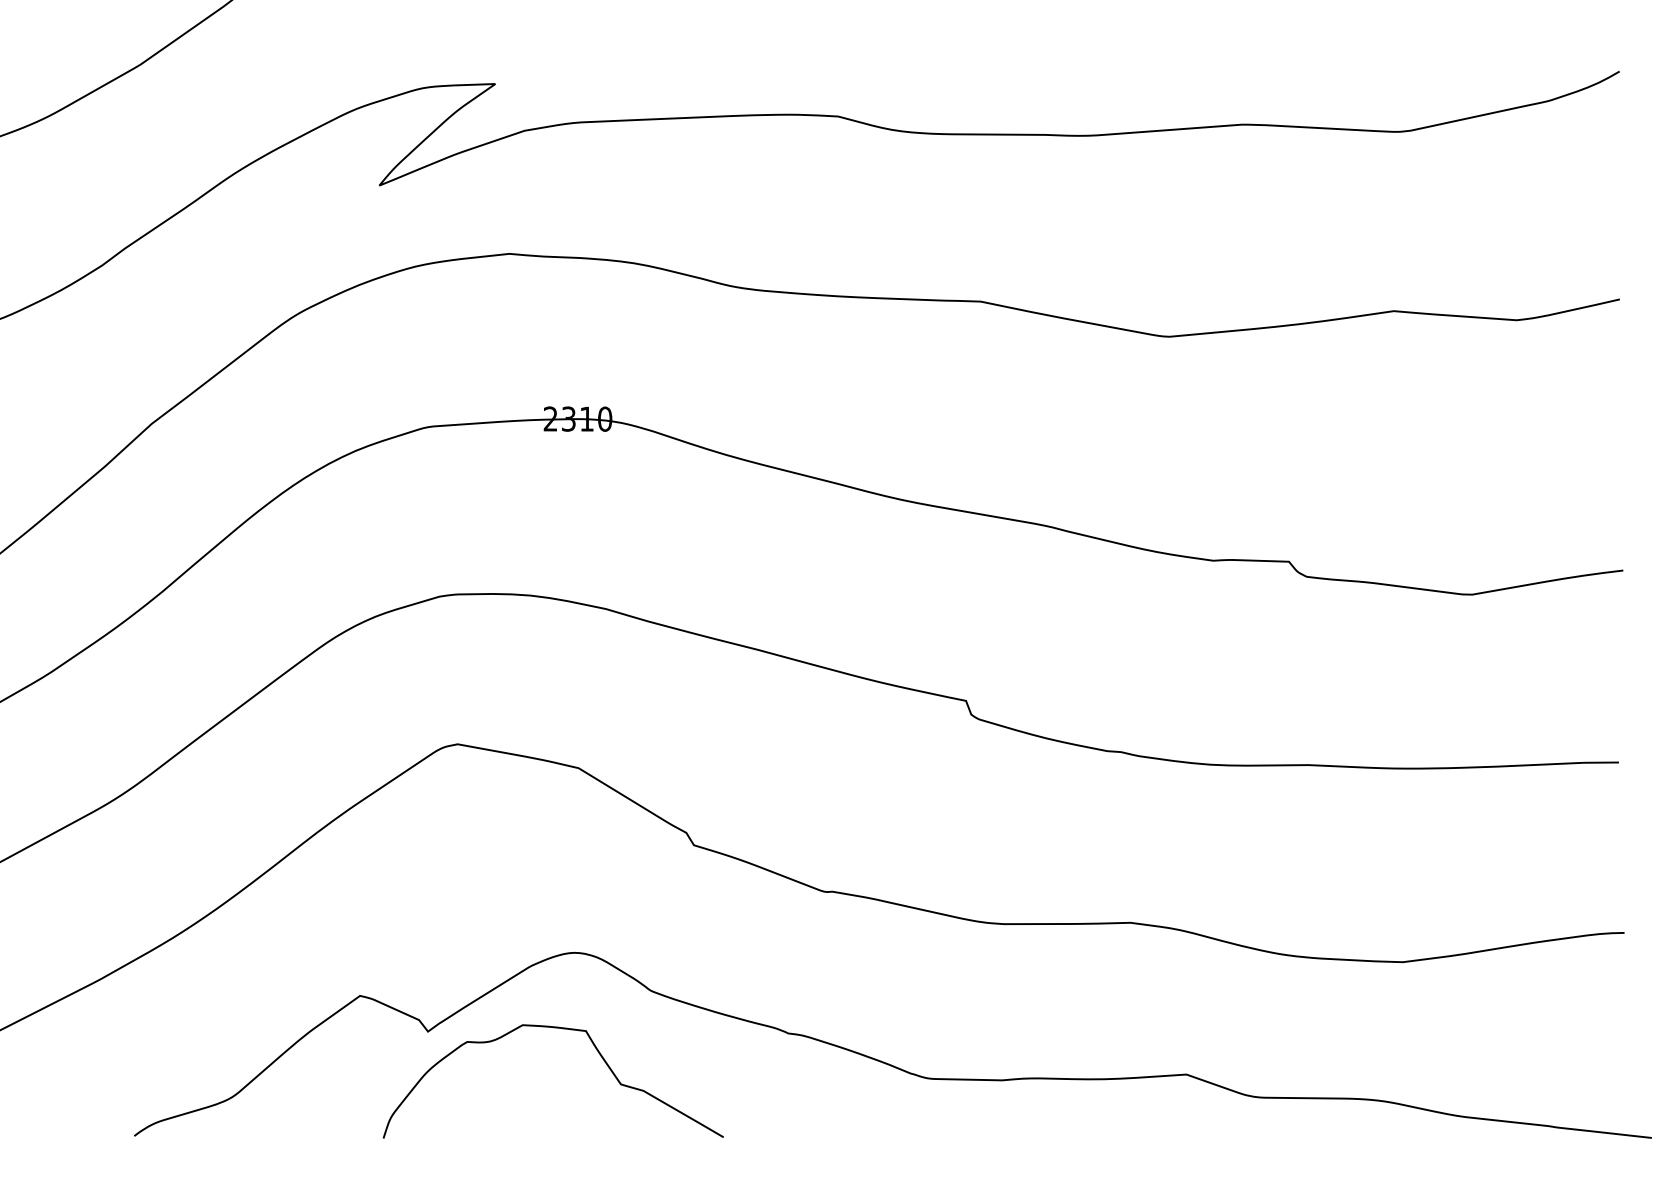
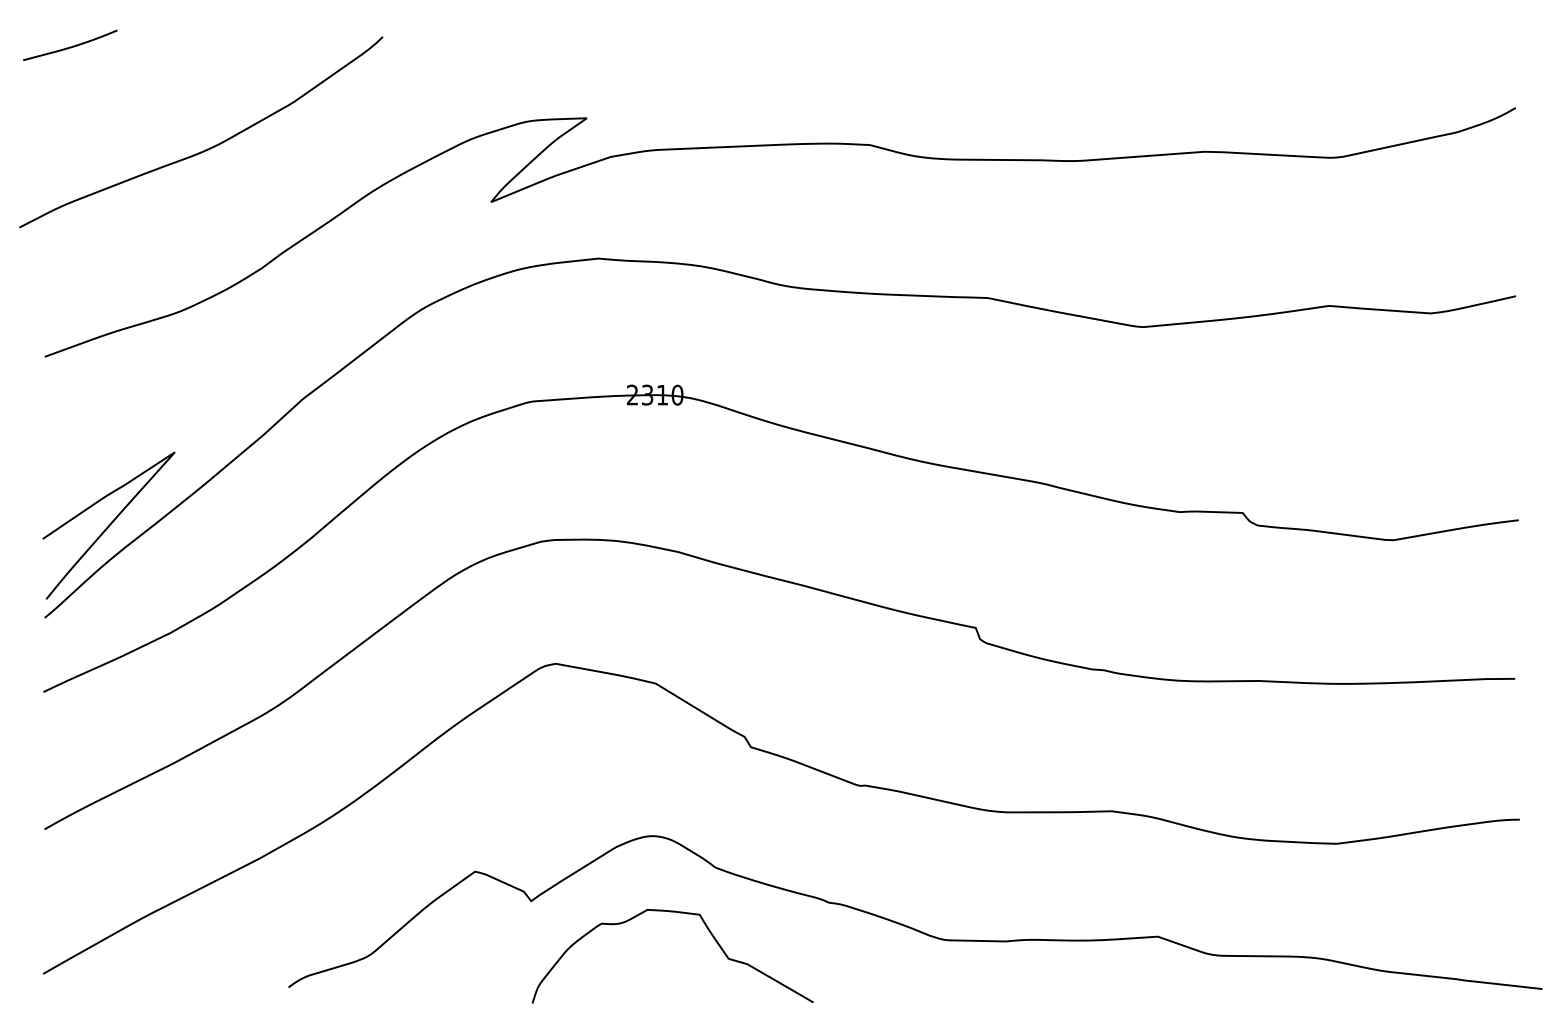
curve: (561, 1029) -> (679, 913), moved

